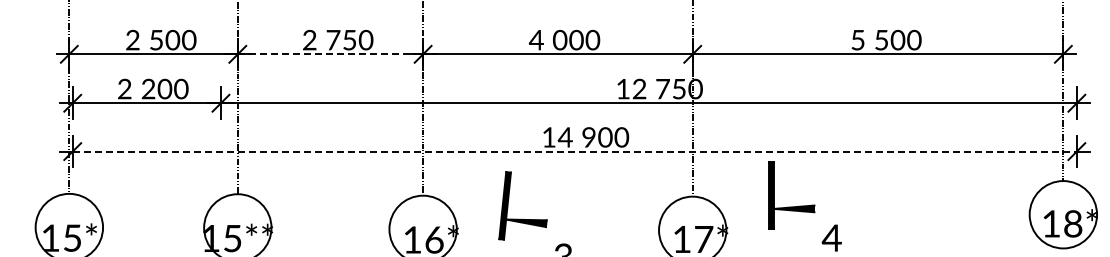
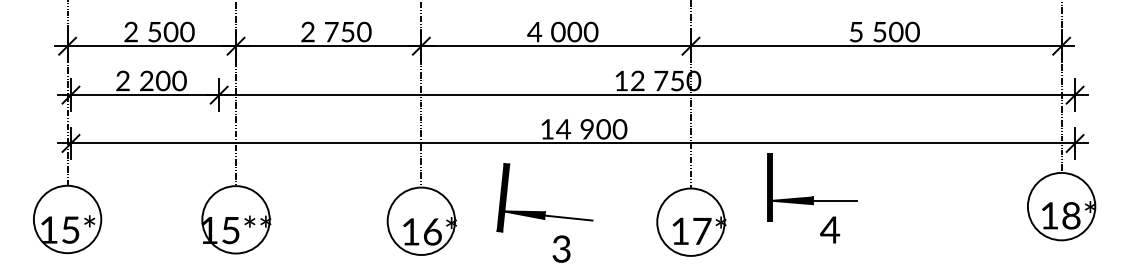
line: (330, 54) -> (328, 46), dashed -> solid
line: (575, 151) -> (573, 143), dashed -> solid
line: (836, 208) -> (834, 200), added
line: (570, 225) -> (568, 217), added

